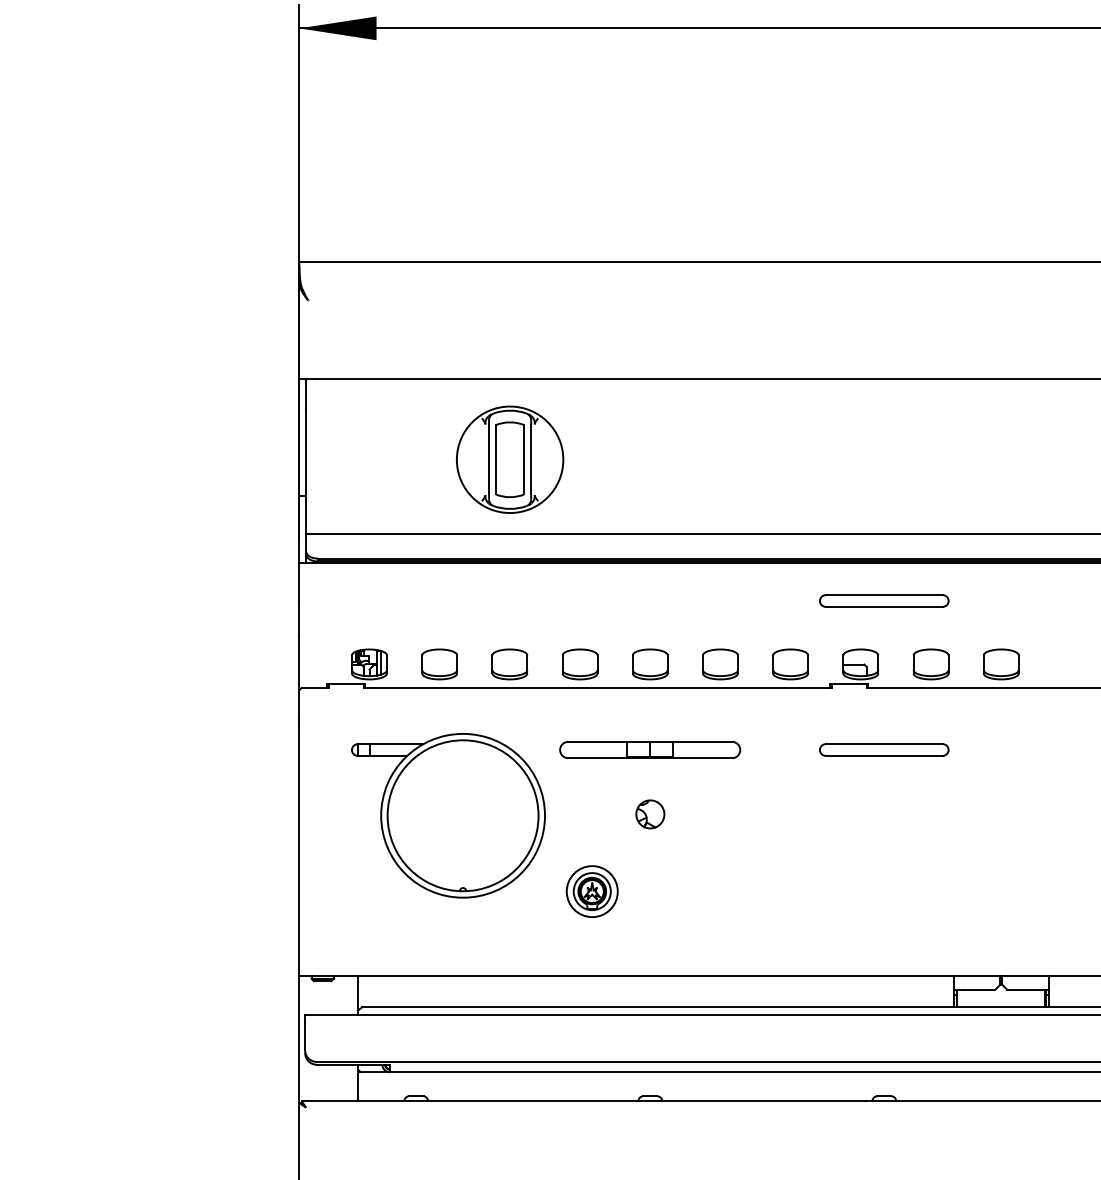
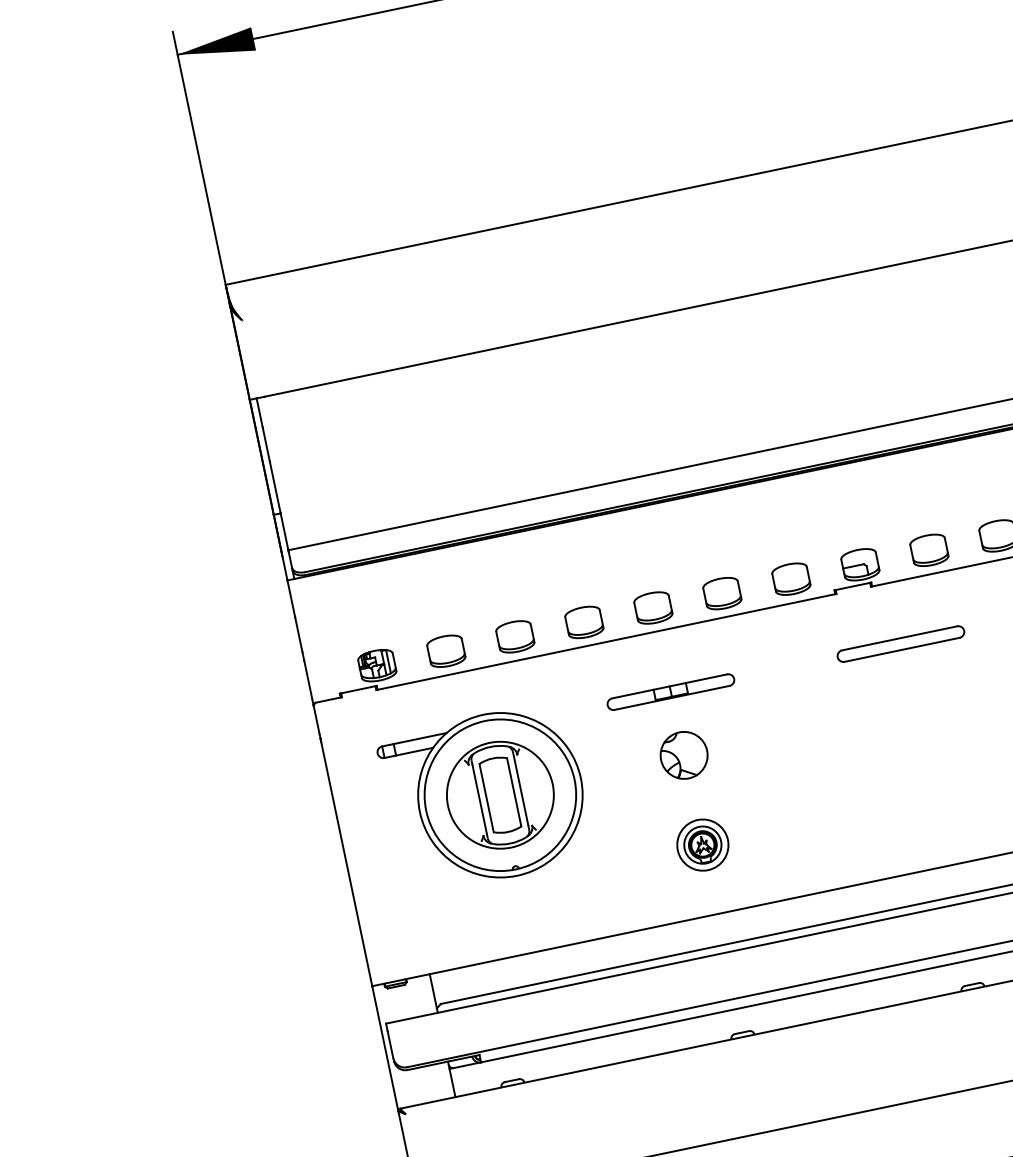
part: (510, 459) -> (500, 794), moved
part: (884, 600) -> (870, 497), removed
part: (650, 749) -> (671, 691), size x0.71
part: (650, 814) -> (684, 755), size x1.67
part: (591, 891) -> (702, 845), moved

